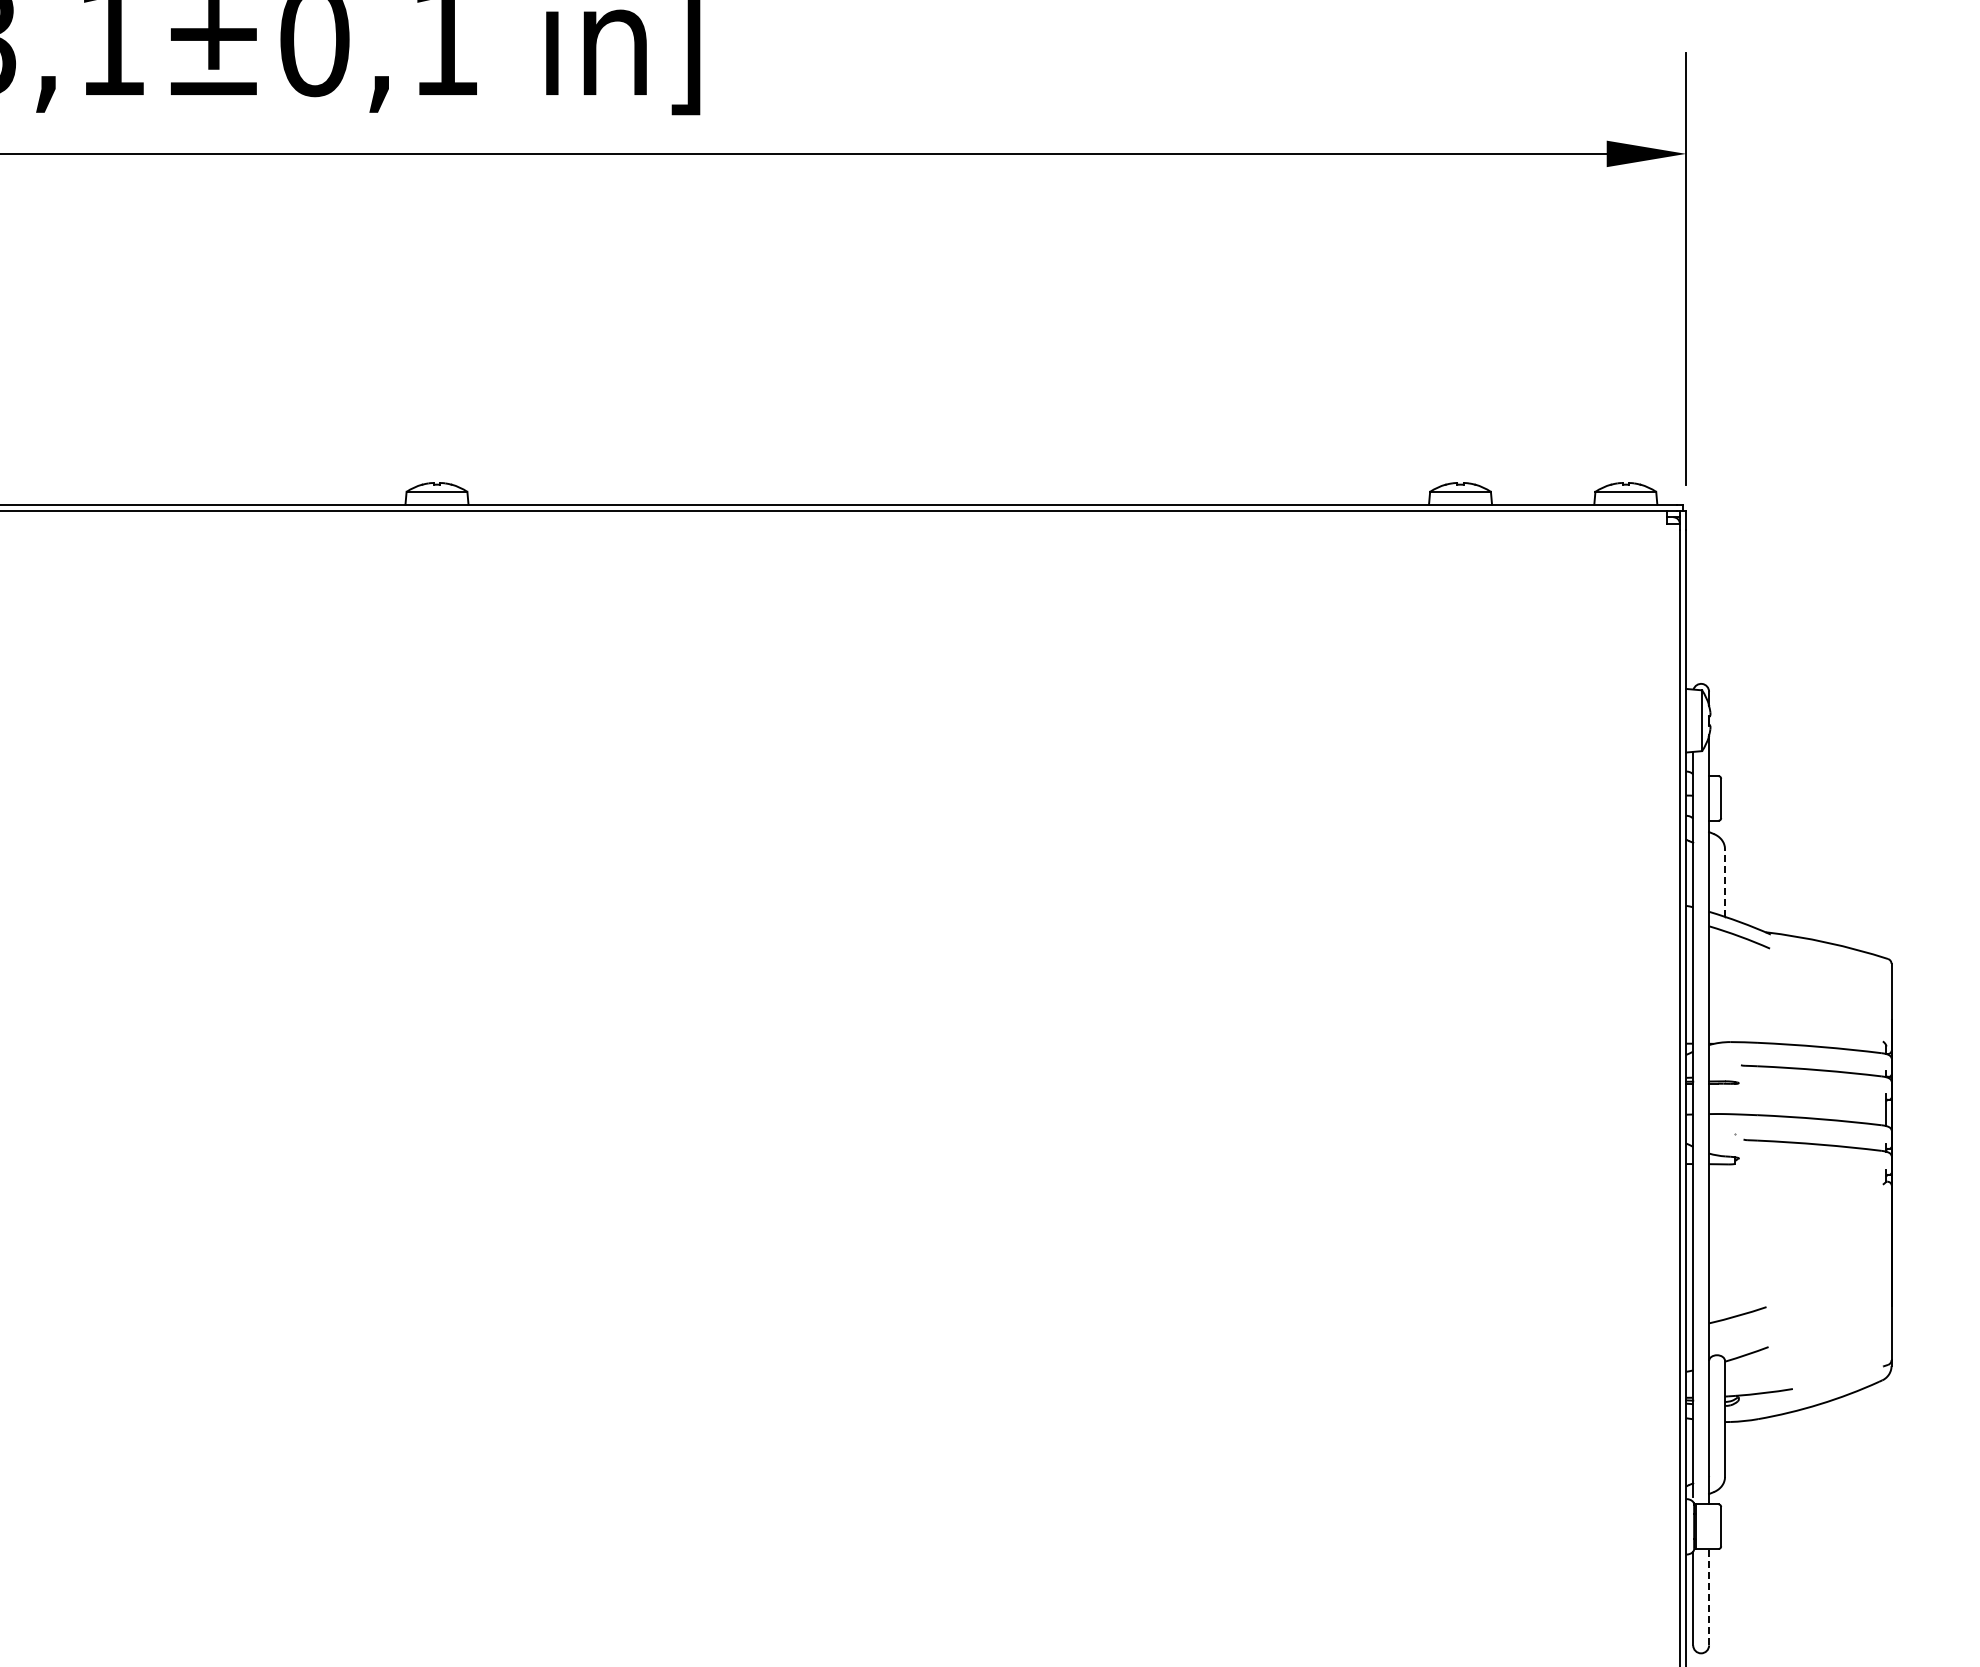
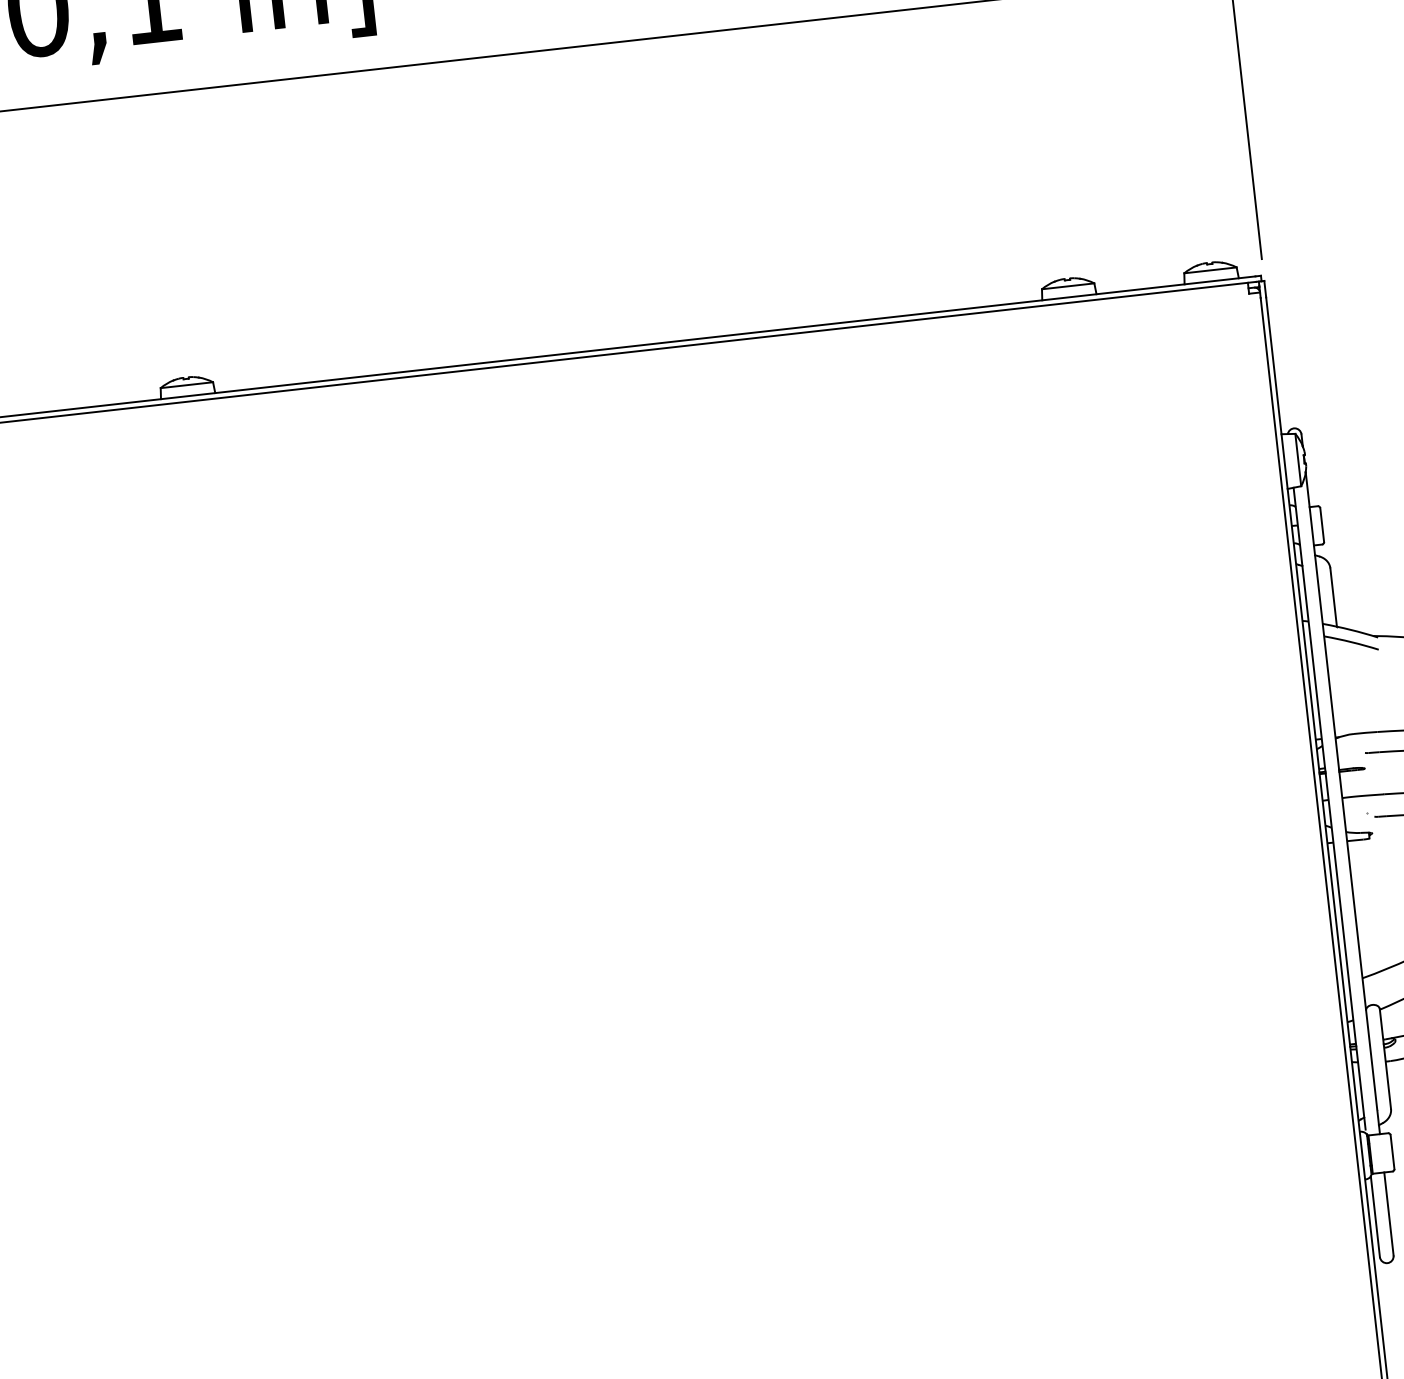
line: (1725, 882) -> (1334, 597), dashed -> solid
line: (1709, 1596) -> (1389, 1213), dashed -> solid

